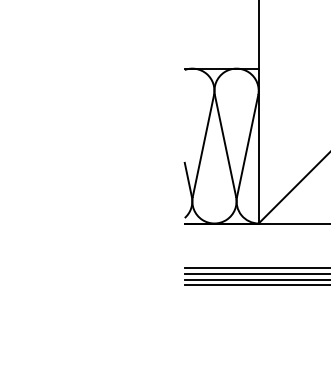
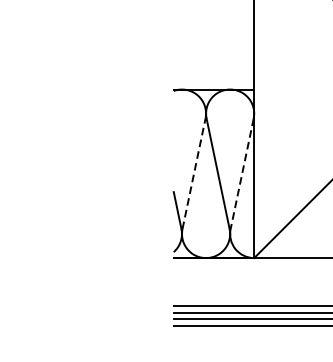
line: (203, 146) -> (194, 174), solid -> dashed
line: (247, 146) -> (242, 174), solid -> dashed

